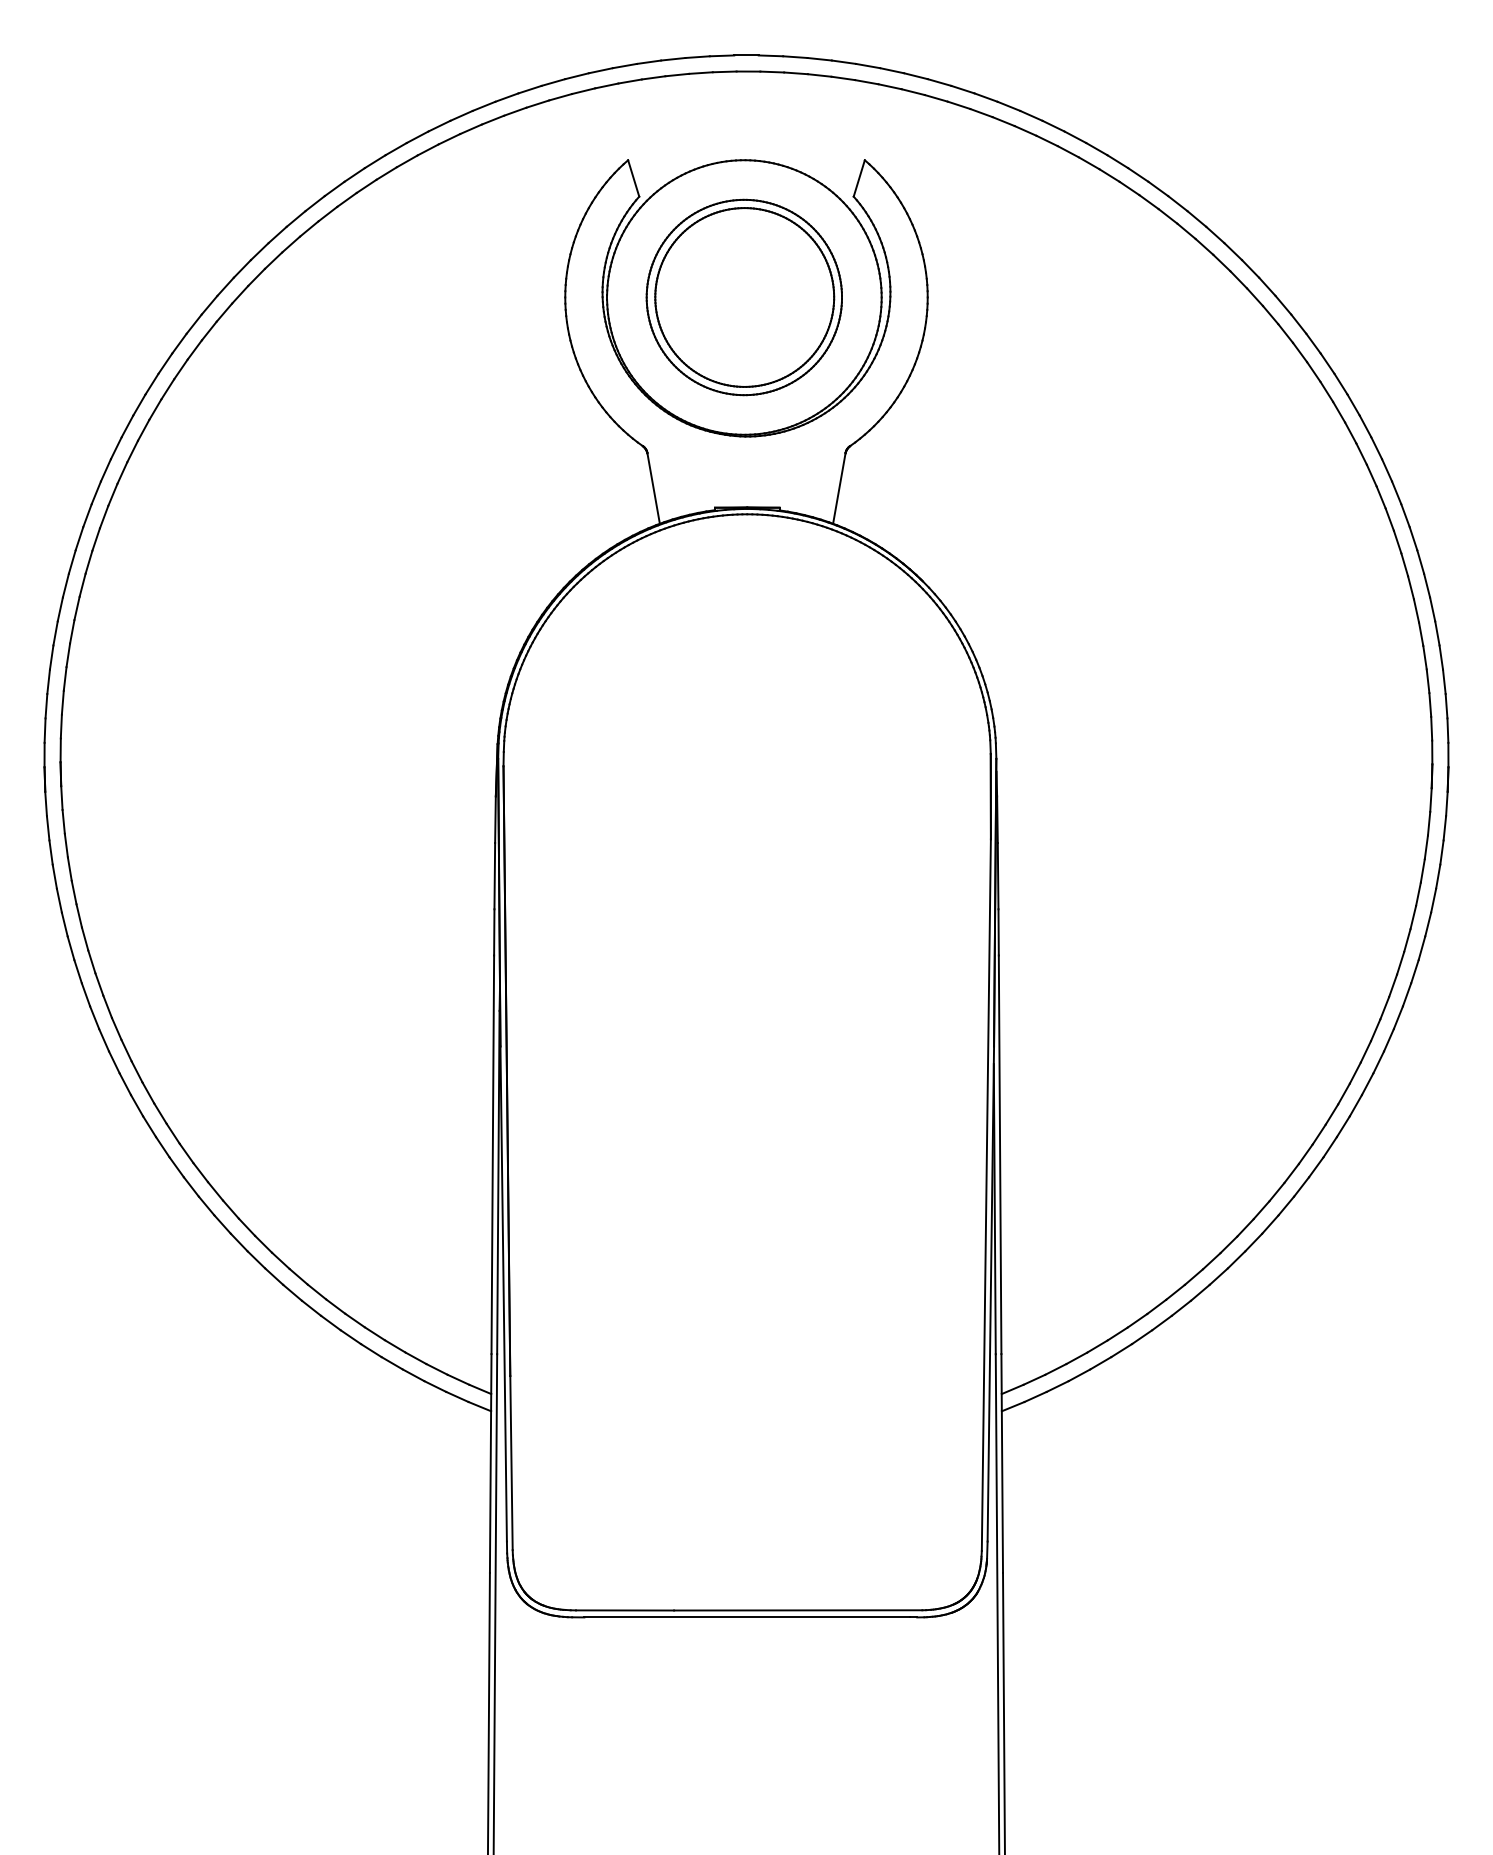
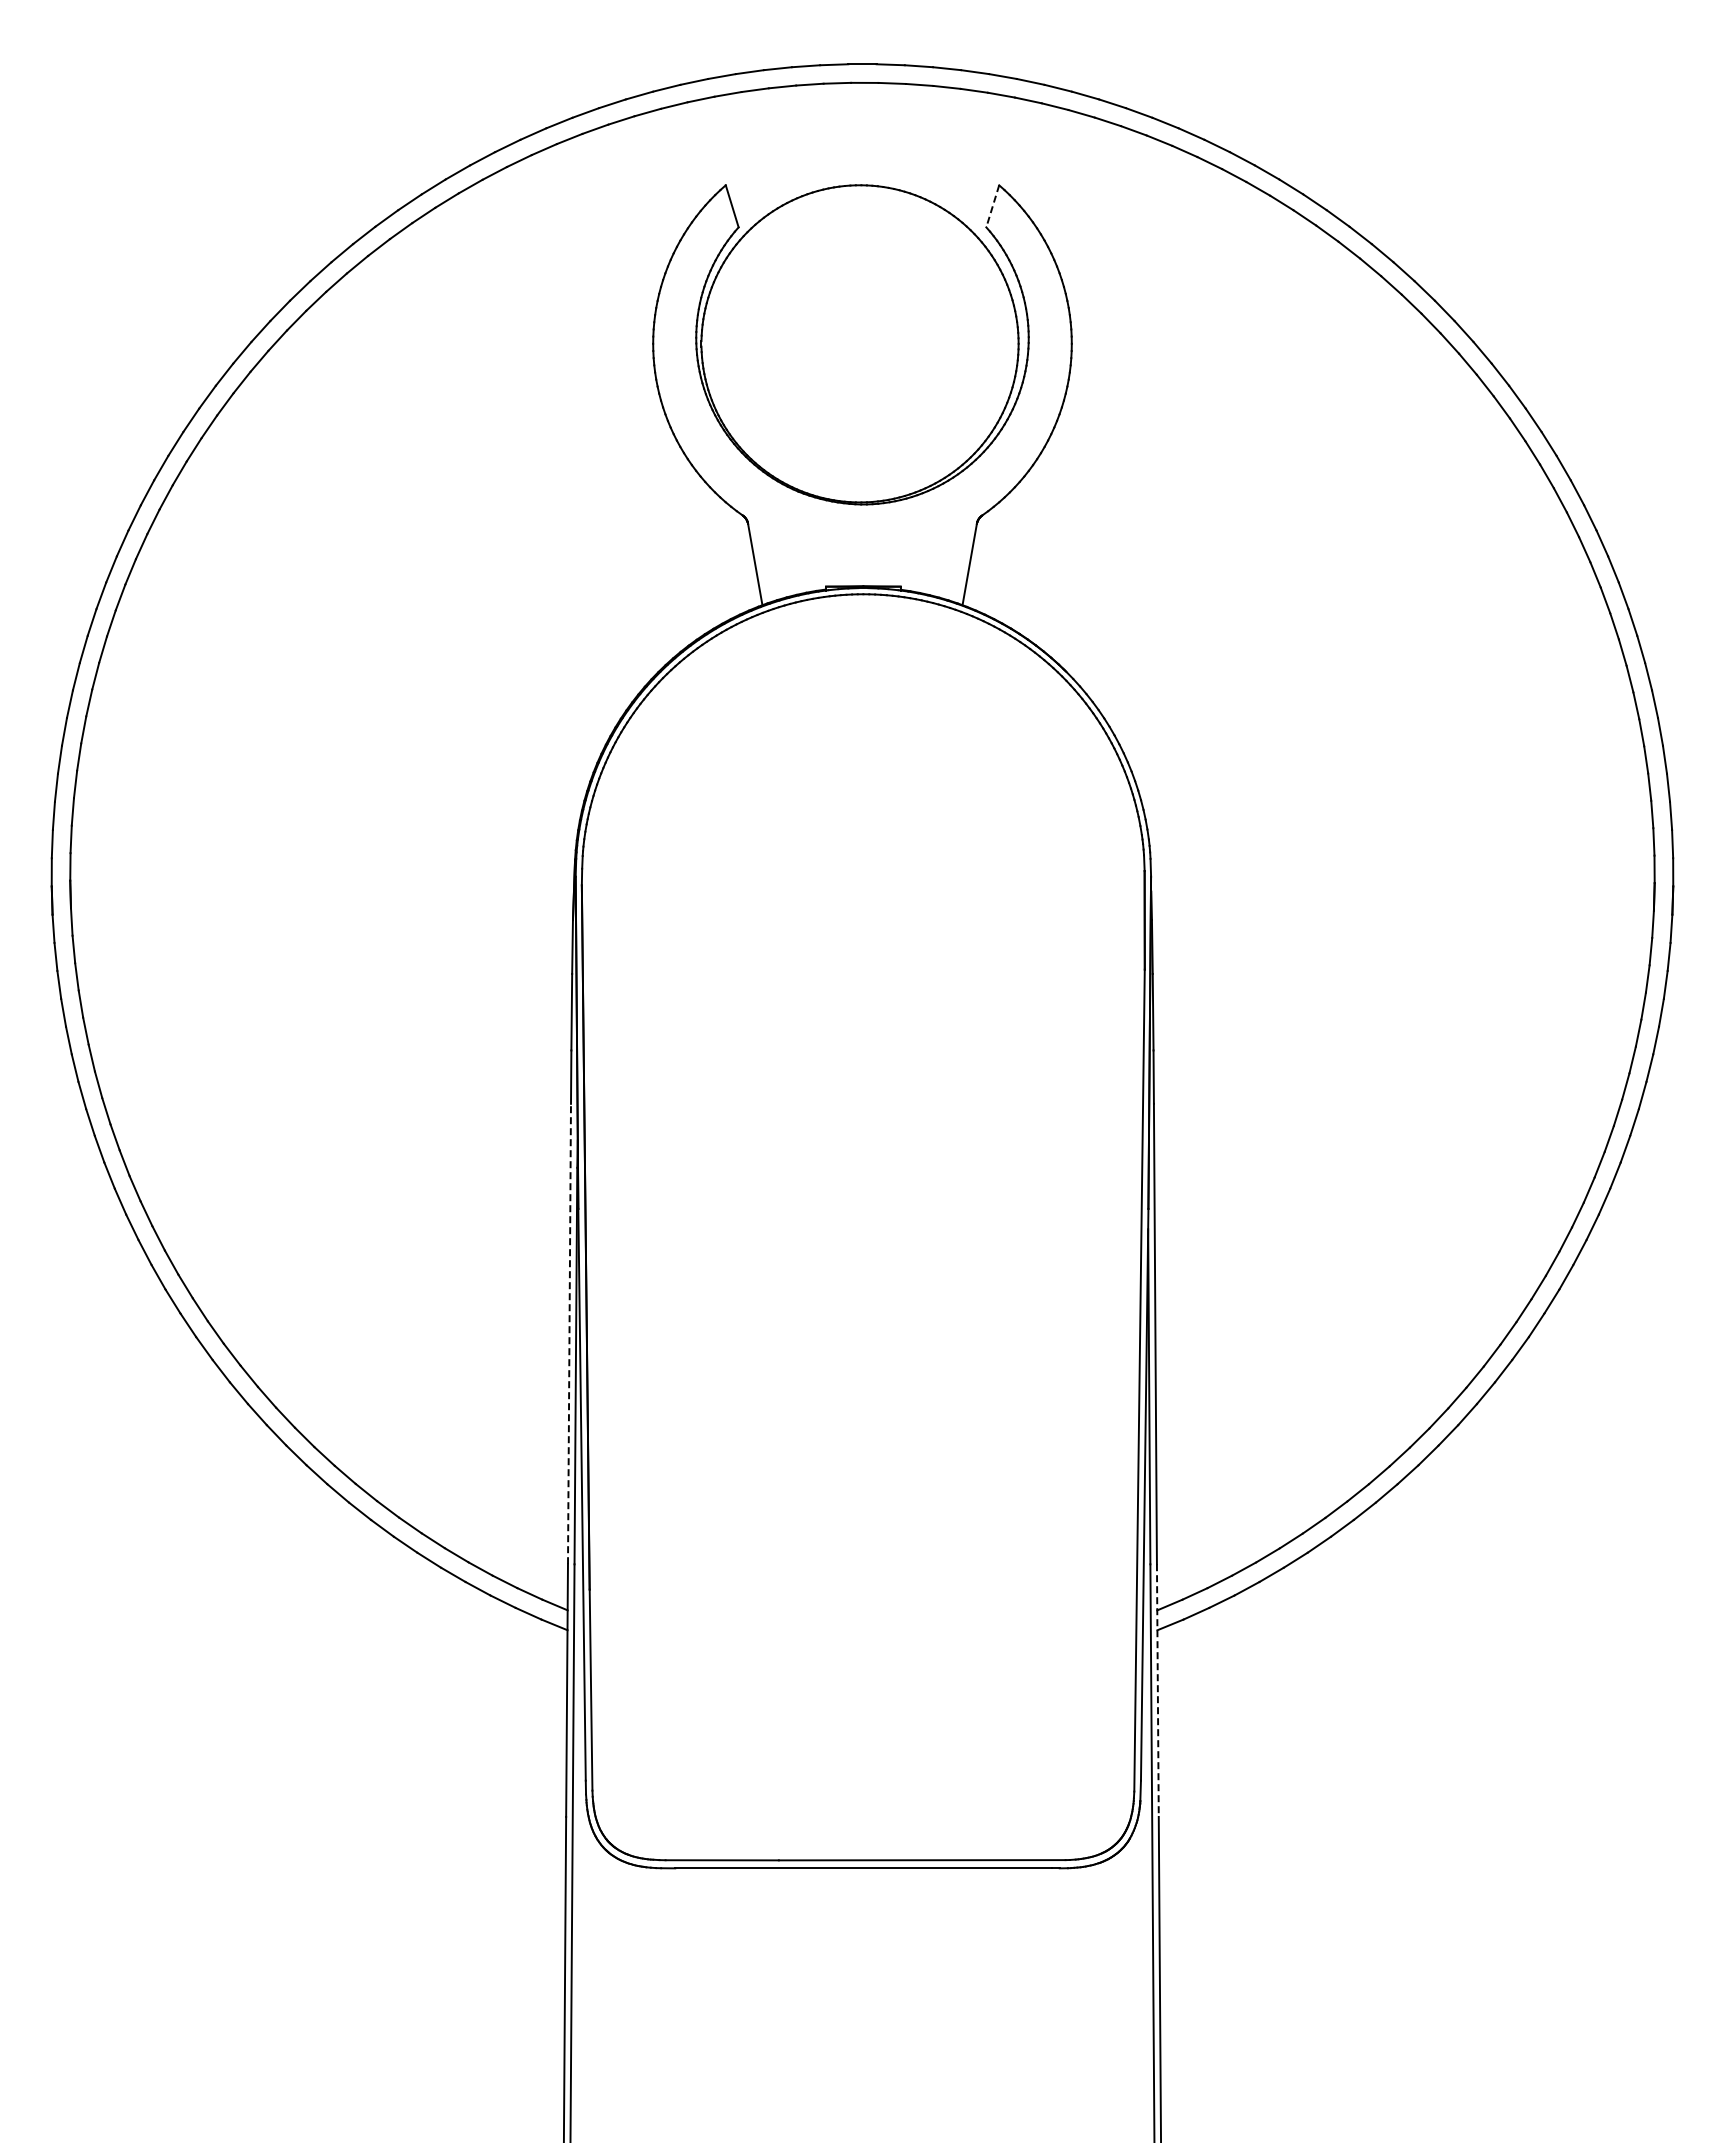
line: (859, 178) -> (992, 206), solid -> dashed
part: (743, 297) -> (859, 343), removed
line: (492, 1154) -> (569, 1333), solid -> dashed
line: (1001, 1464) -> (1157, 1691), solid -> dashed

